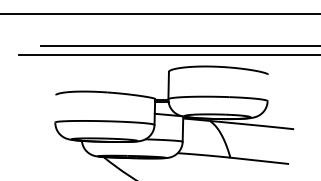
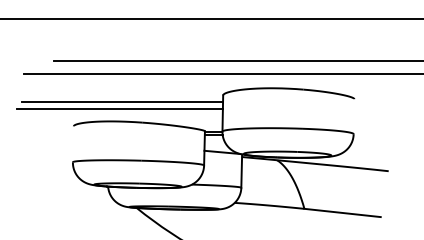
line: (92, 77) -> (122, 102), added
line: (90, 82) -> (119, 109), added

